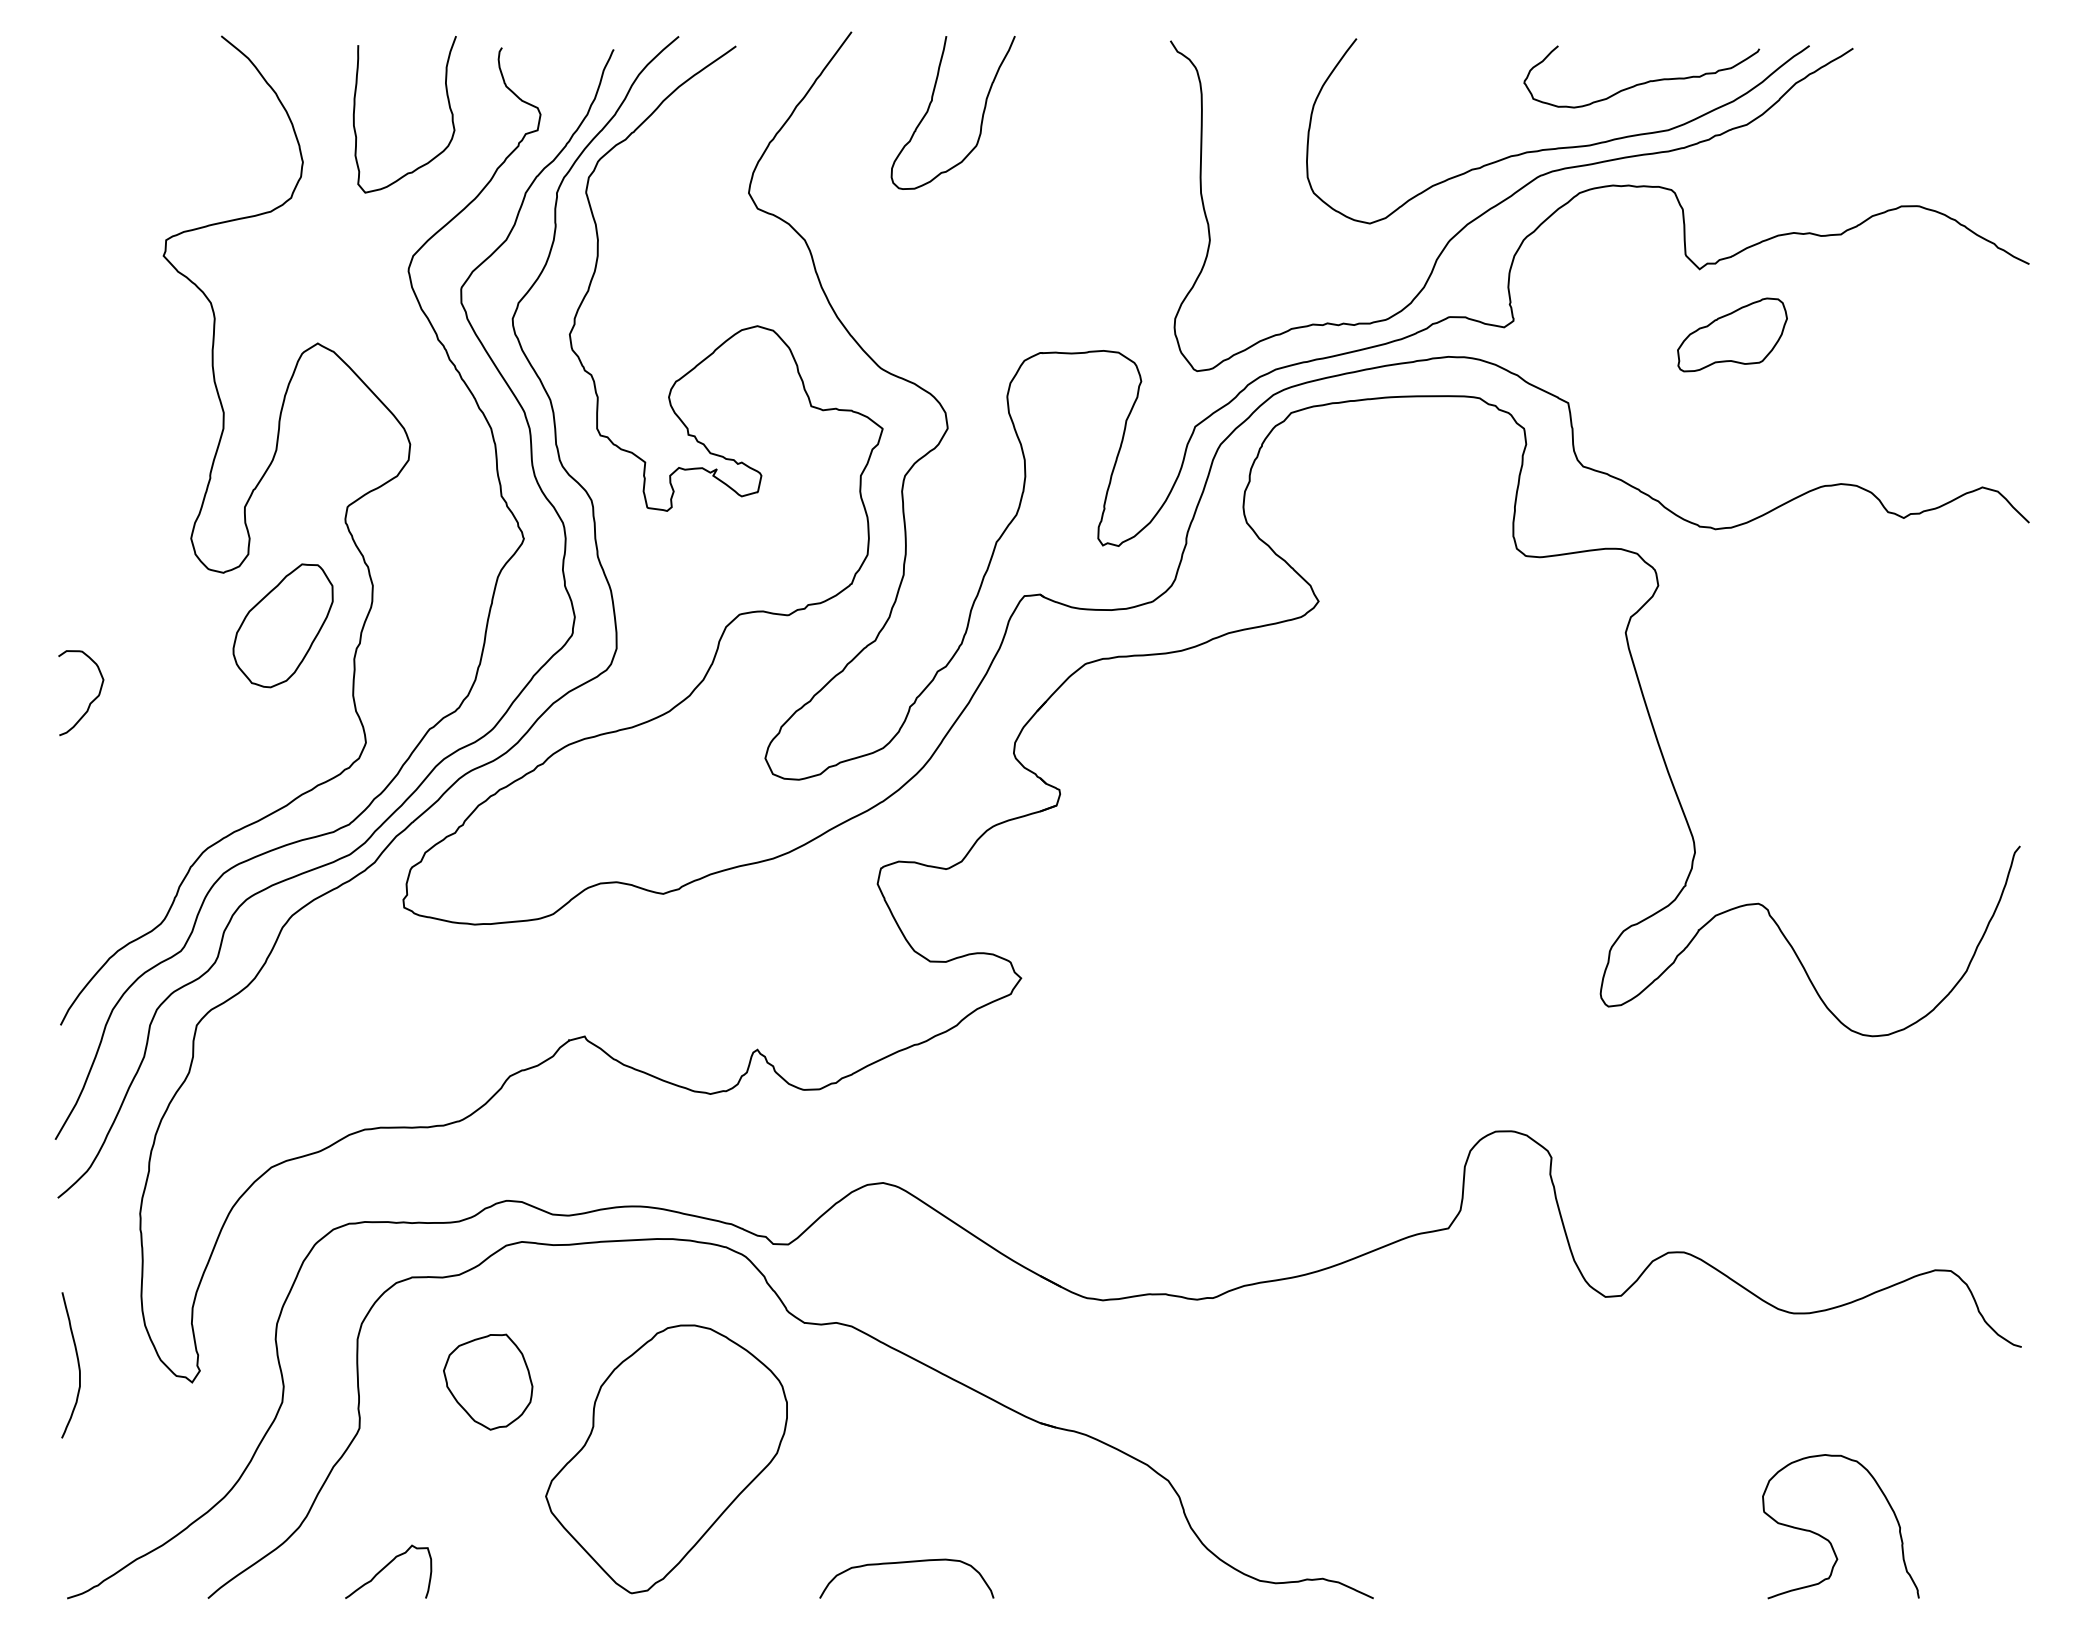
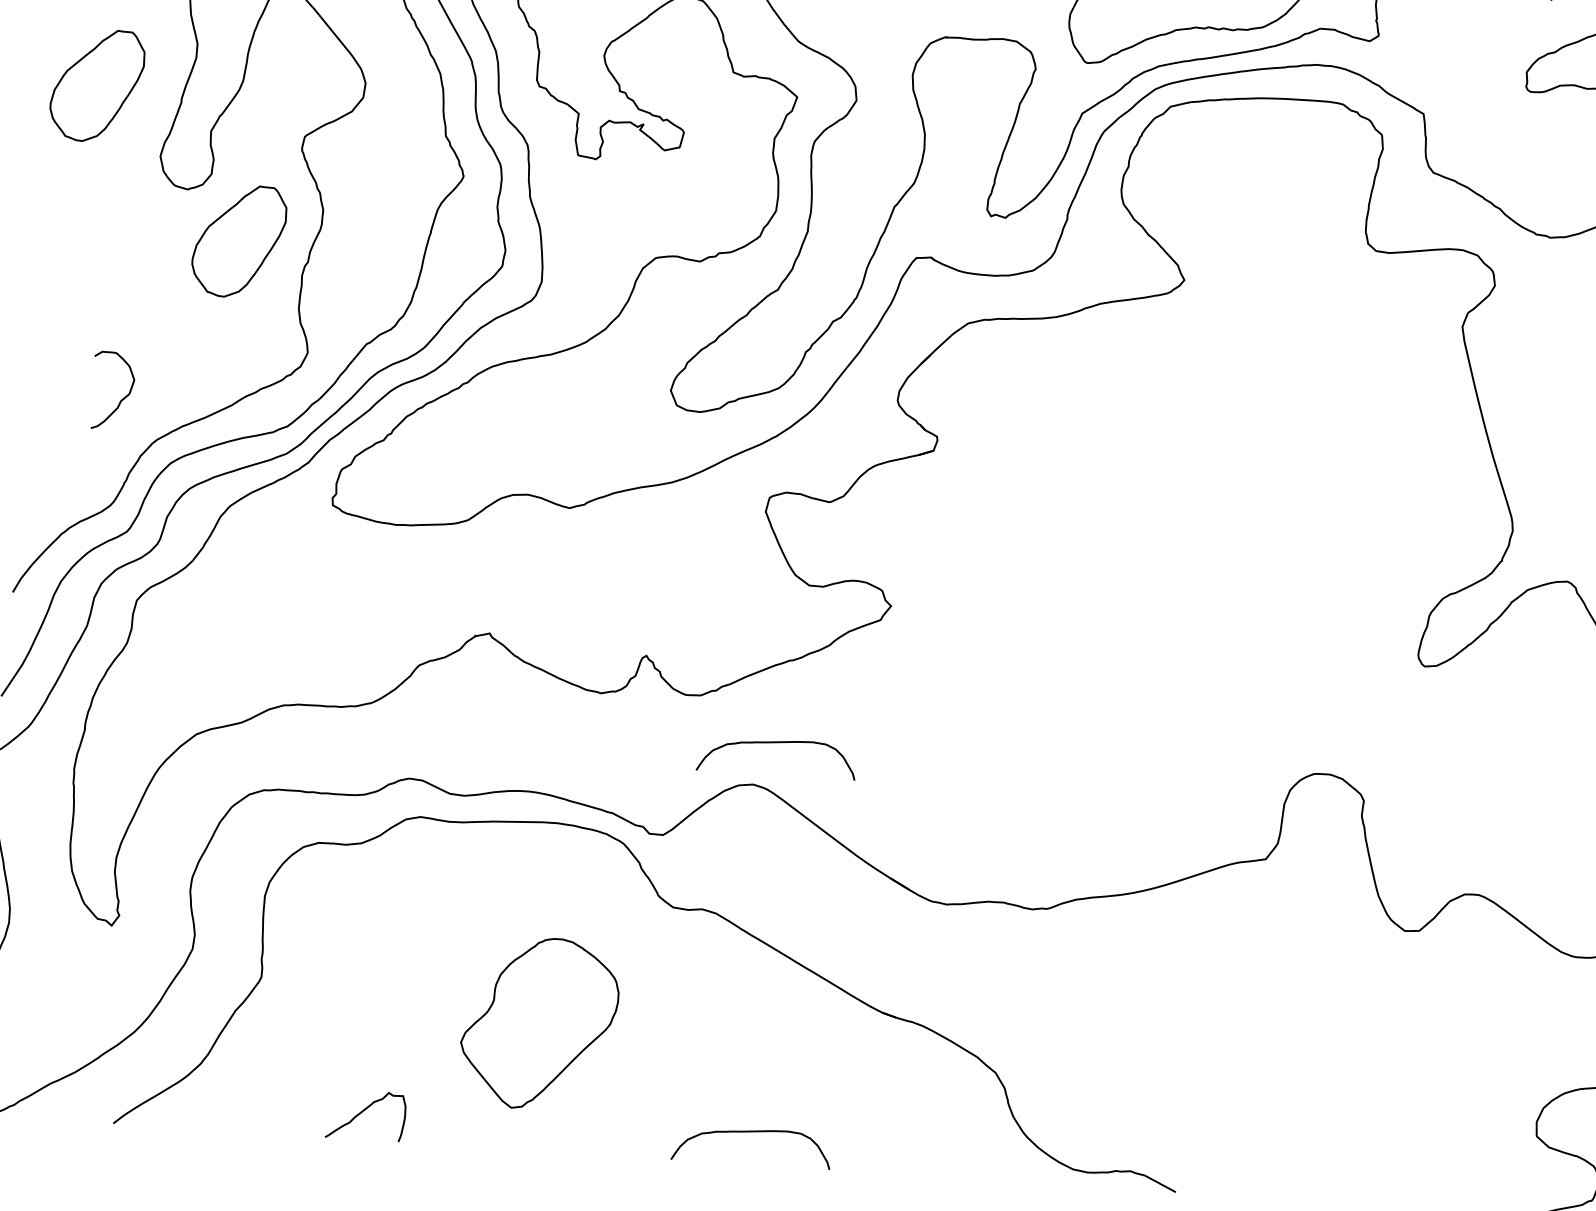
part: (116, 465) -> (96, 85), added
curve: (90, 702) -> (121, 400), moved
curve: (904, 1136) -> (775, 743), added
part: (488, 1381) -> (381, 942), removed
part: (666, 1459) -> (539, 1023), size x0.7
curve: (386, 1567) -> (364, 1111), moved

